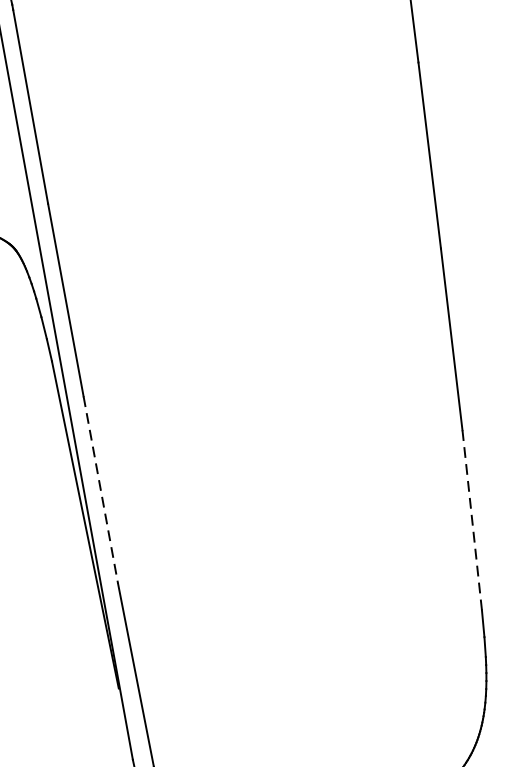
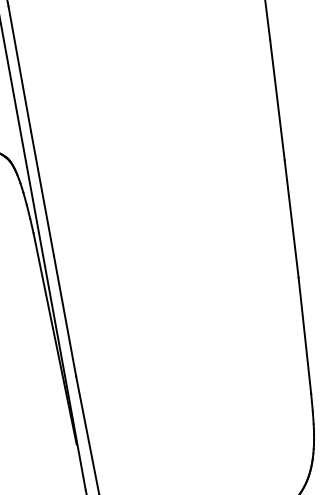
line: (101, 490) -> (65, 316), dashed -> solid
line: (471, 519) -> (304, 335), dashed -> solid

